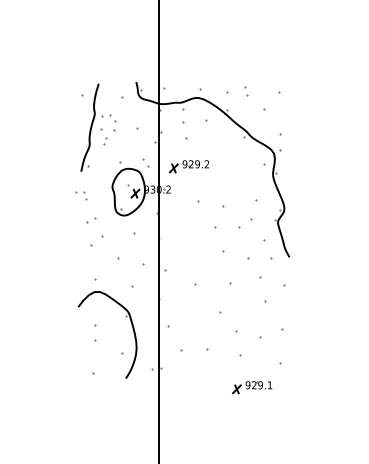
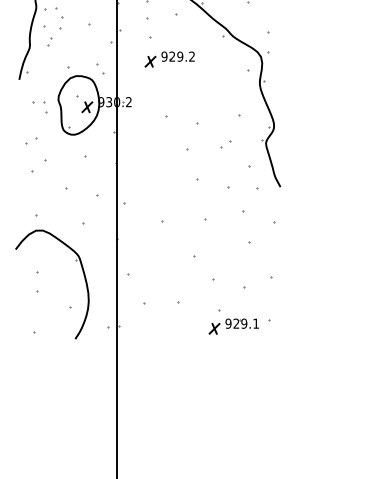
part: (188, 166) -> (168, 59), moved
part: (81, 195) -> (40, 107), moved
part: (245, 223) -> (225, 144), size x0.62
part: (252, 387) -> (234, 326), moved

